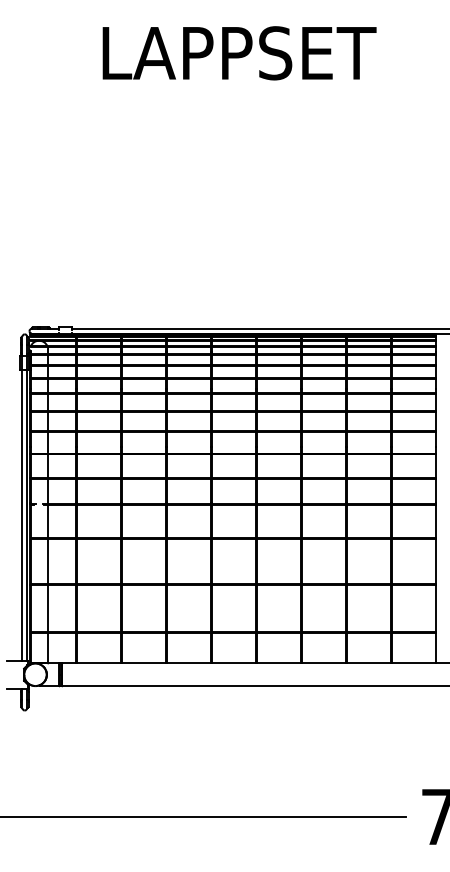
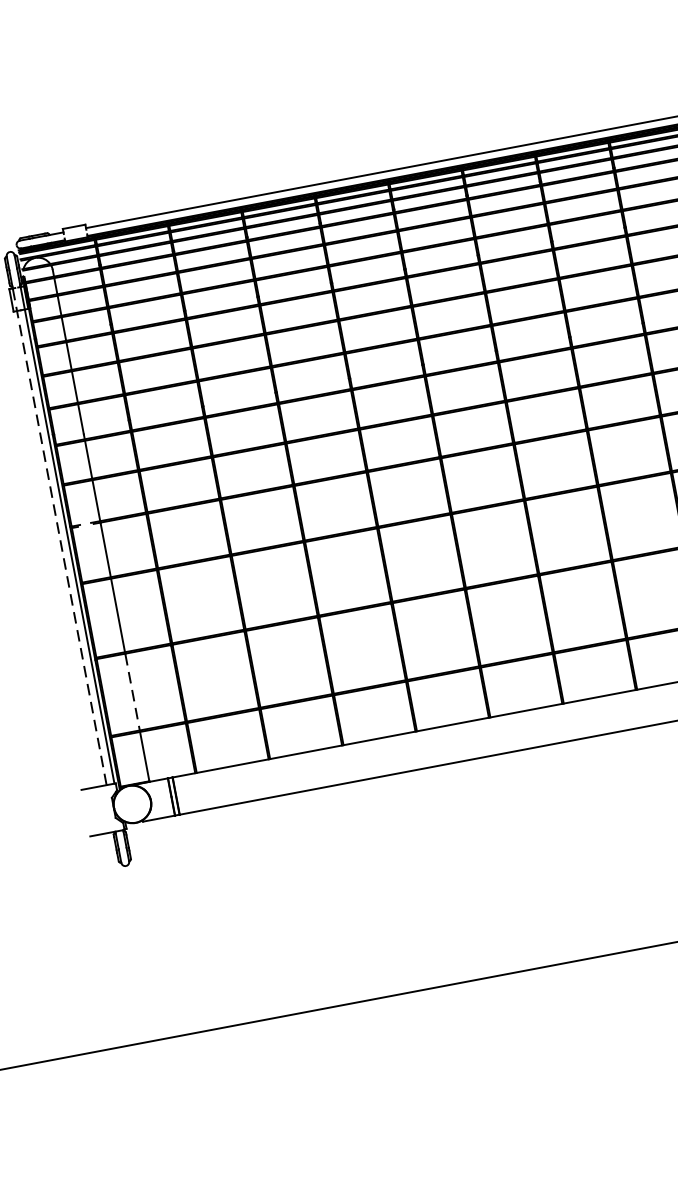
line: (22, 506) -> (59, 533), solid -> dashed
line: (48, 608) -> (133, 692), solid -> dashed

